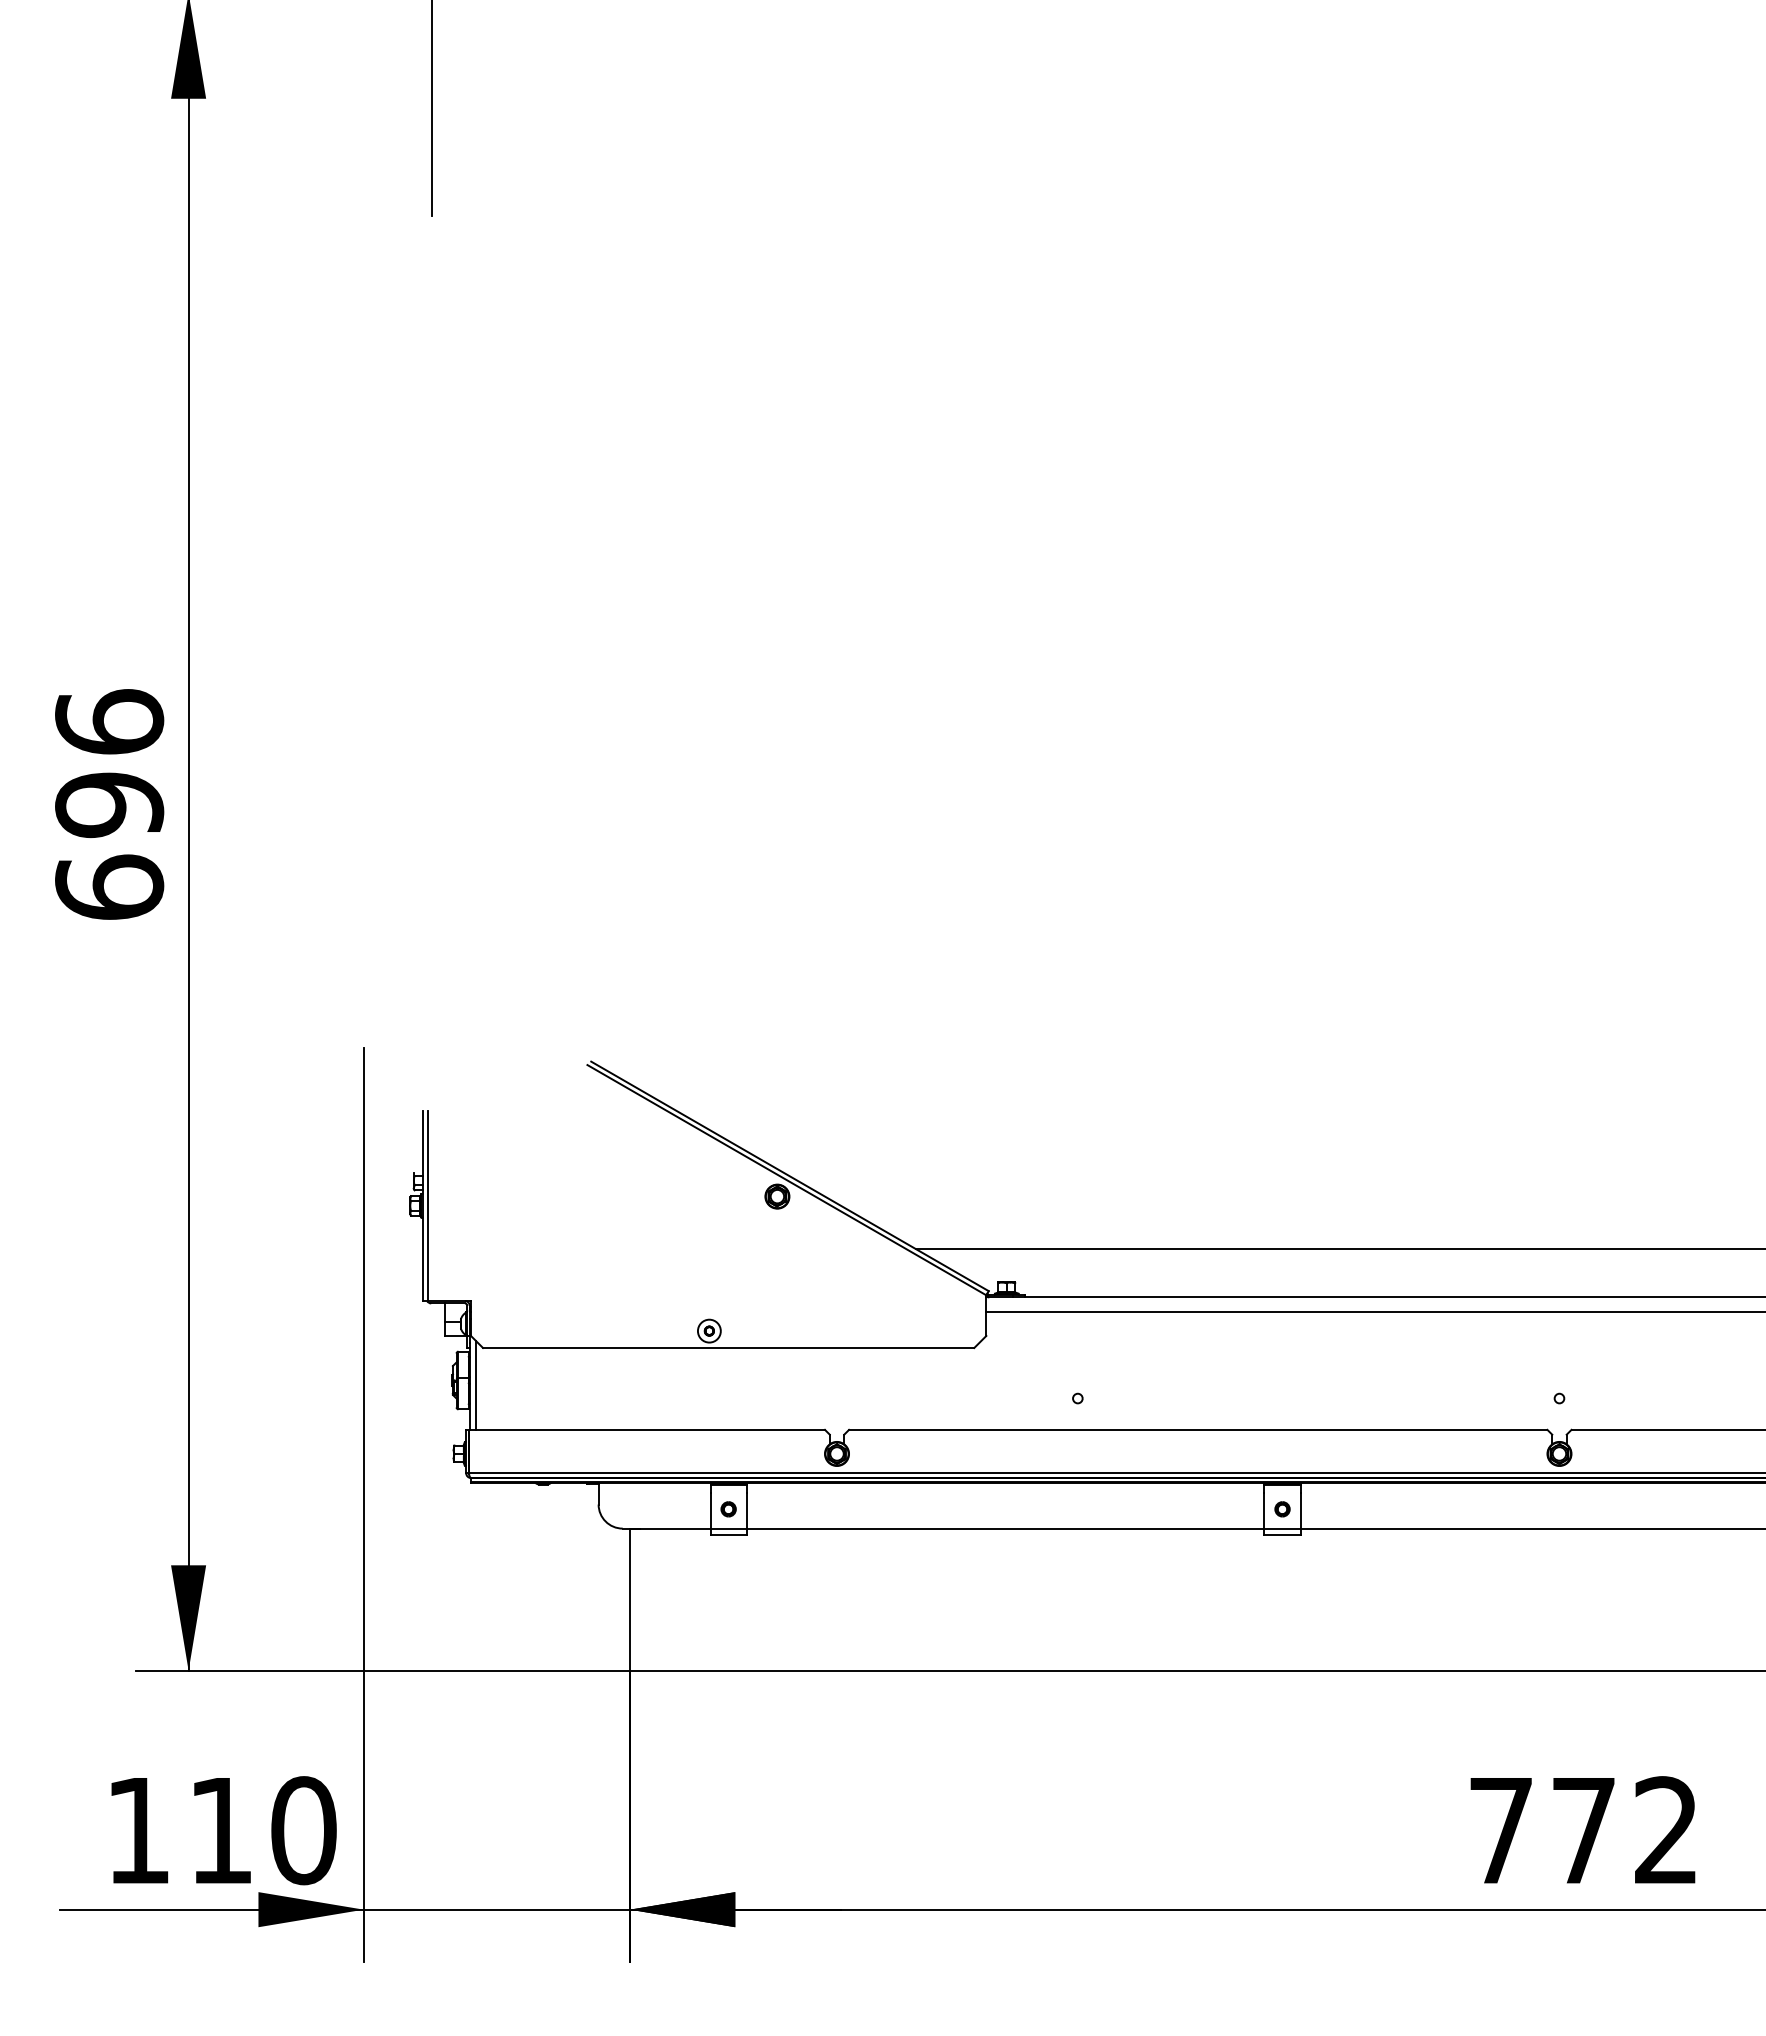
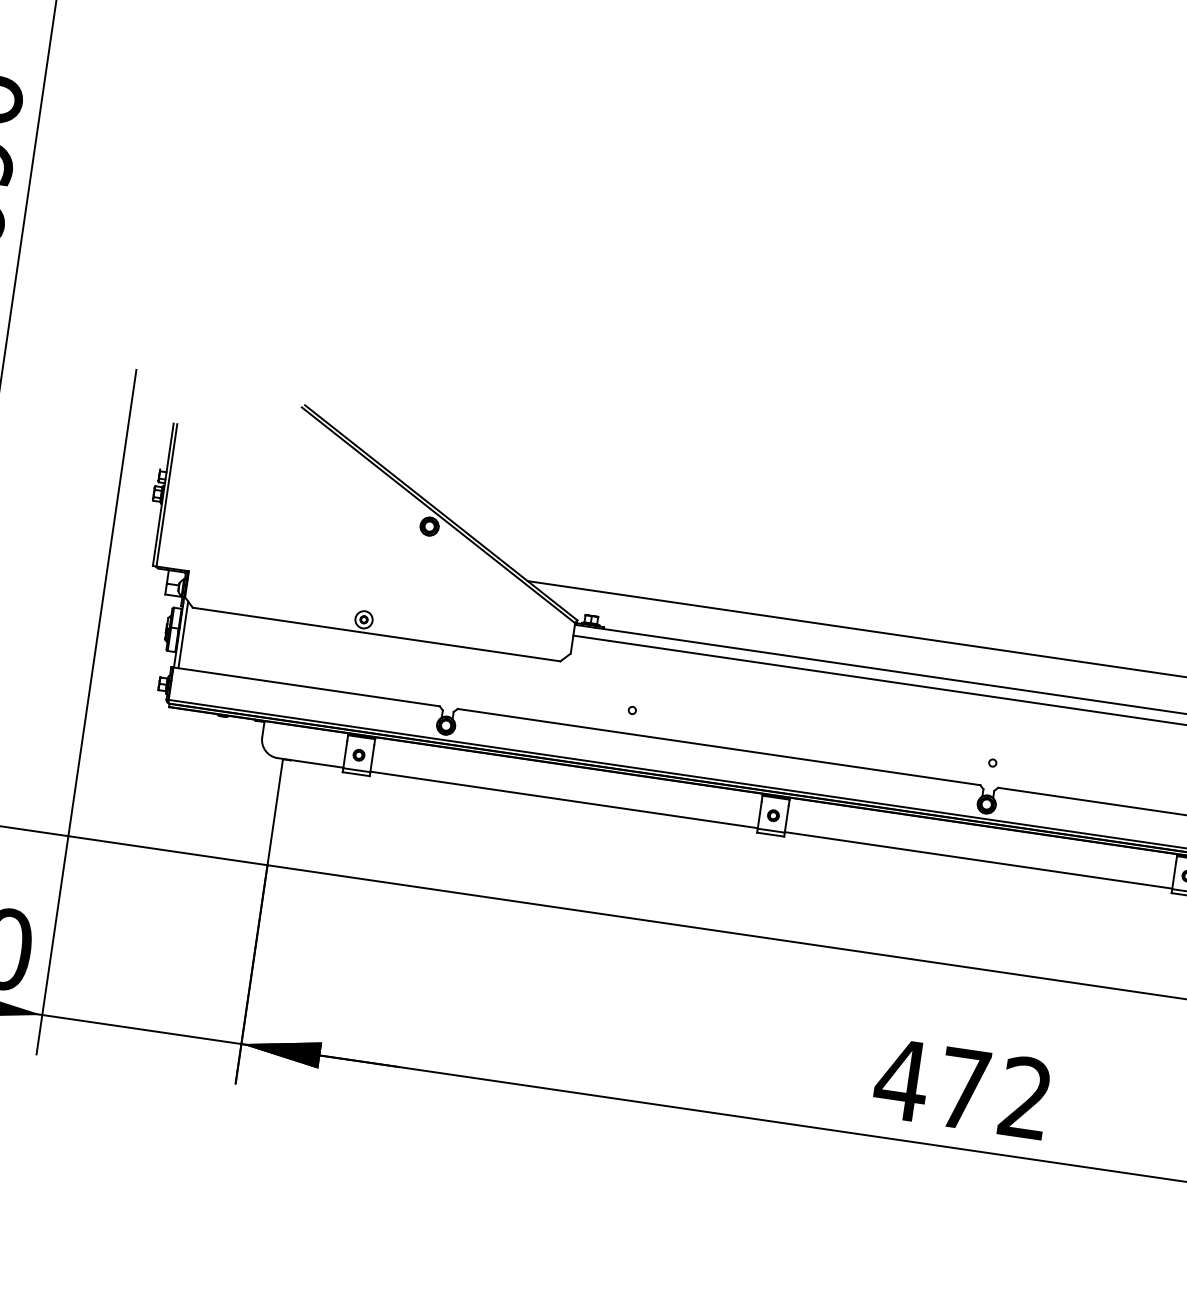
text: (1500, 1830) -> (901, 1079), 772 -> 472

